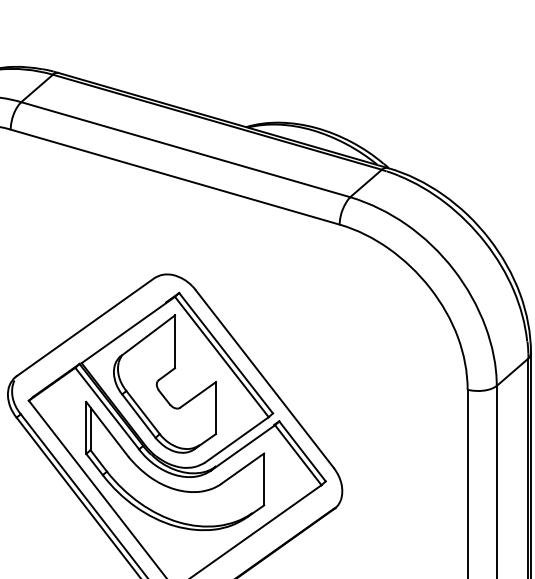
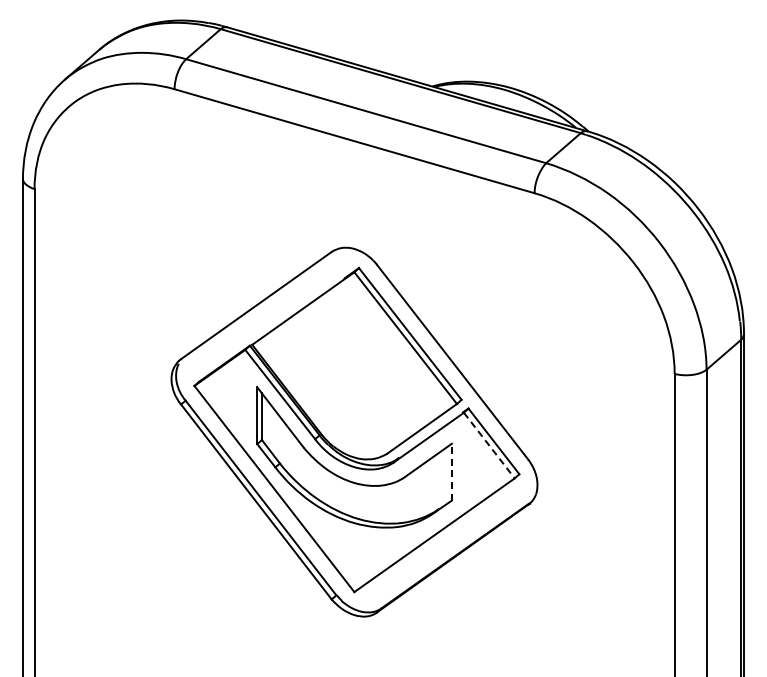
part: (163, 378) -> (341, 361), removed
line: (298, 455) -> (489, 445), solid -> dashed
line: (263, 478) -> (451, 471), solid -> dashed

